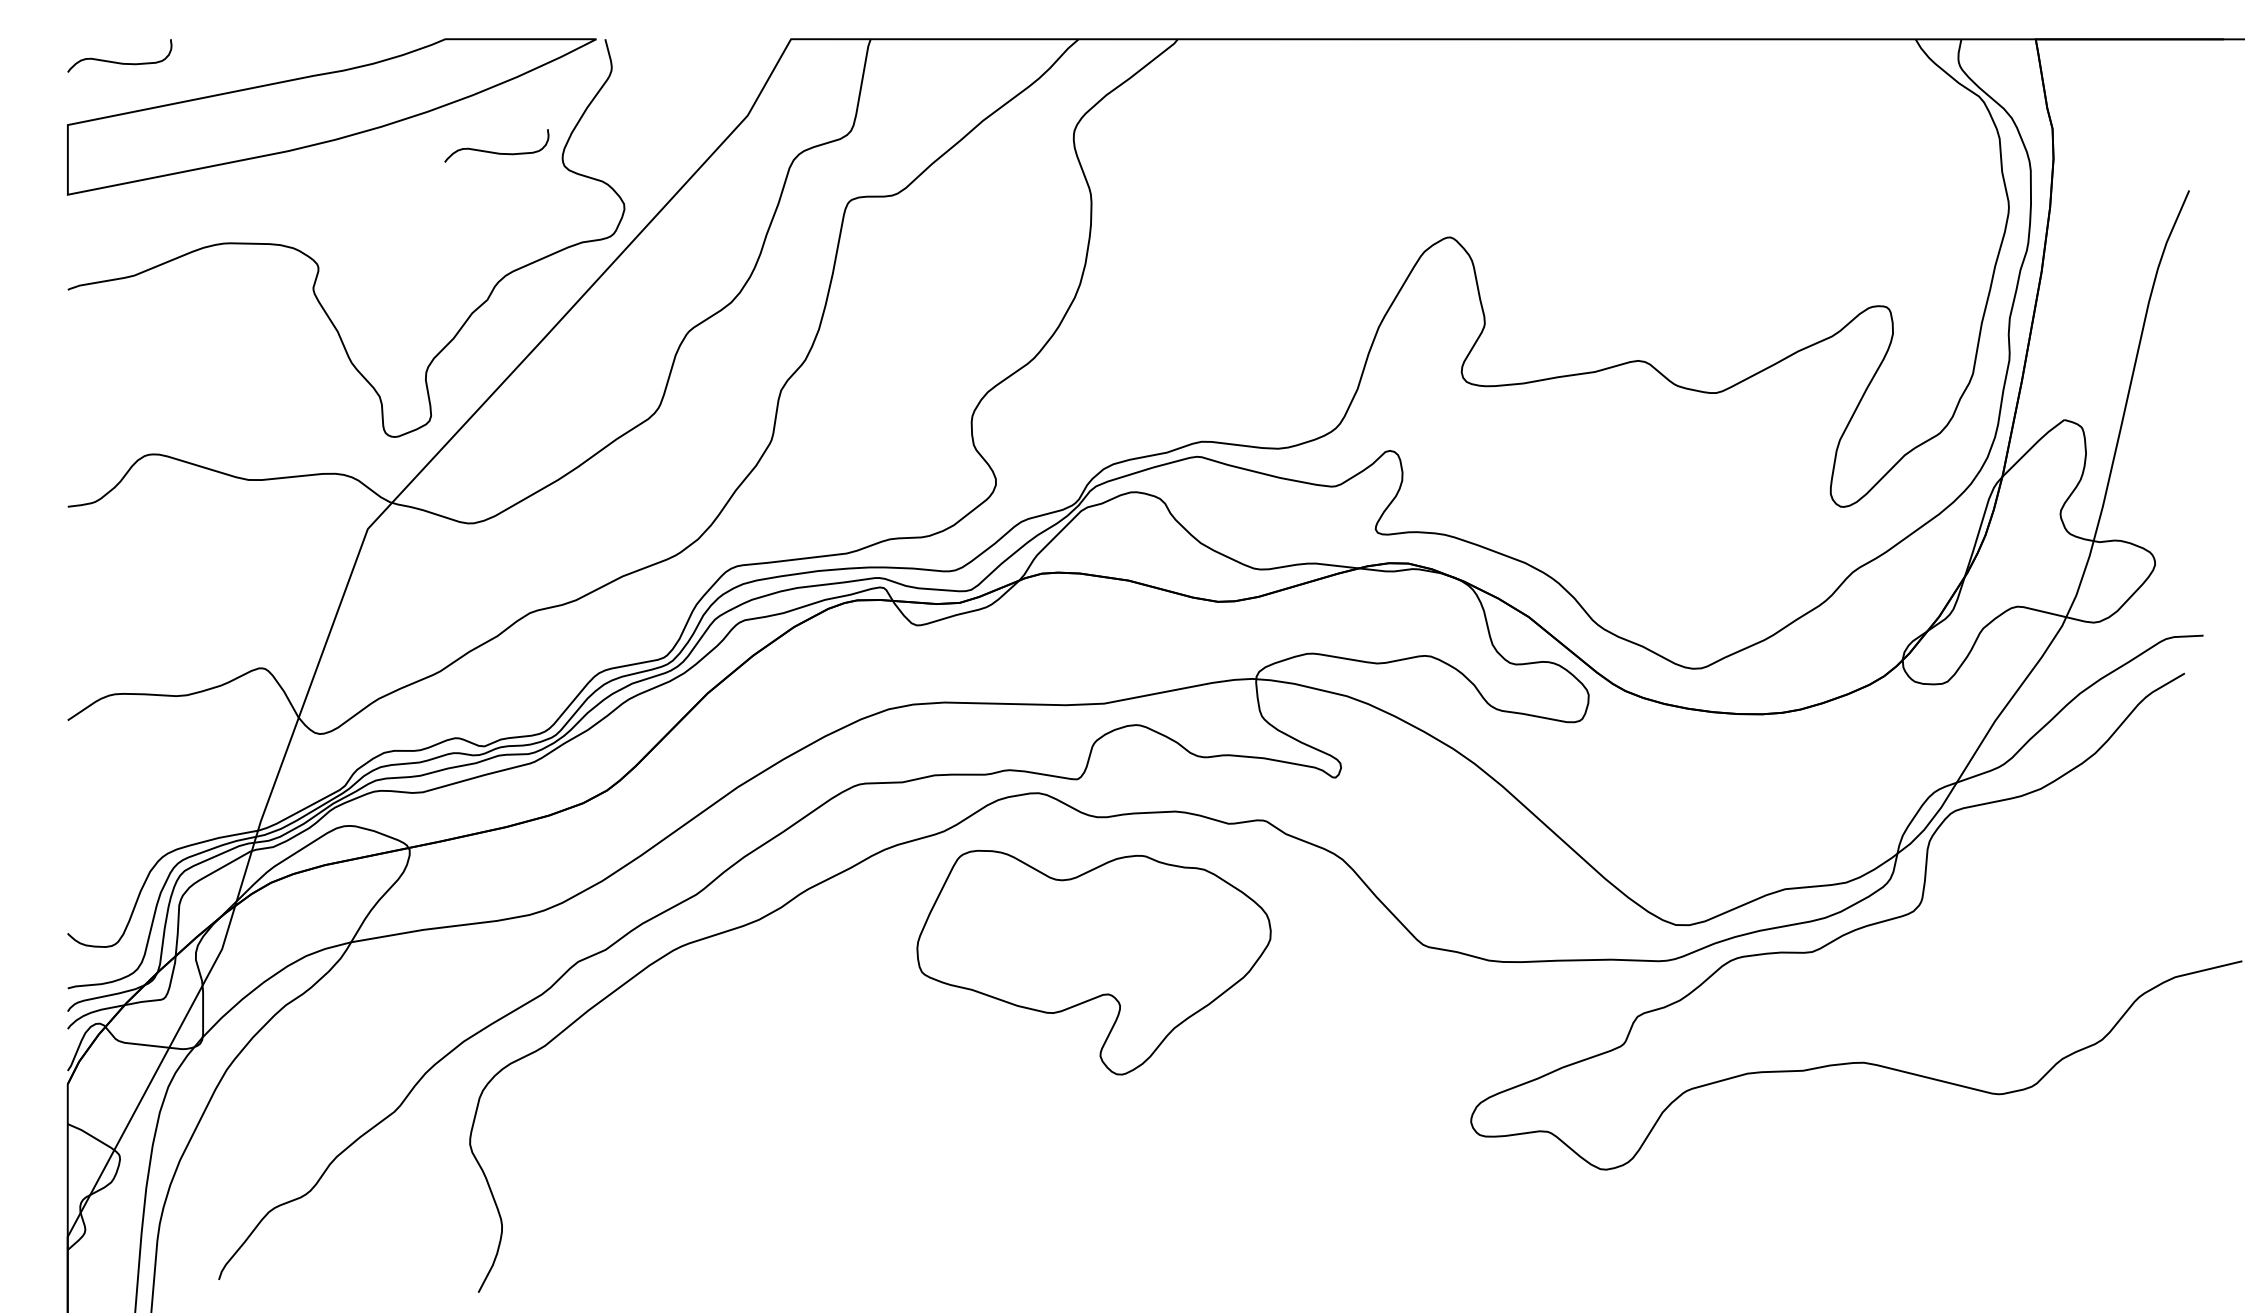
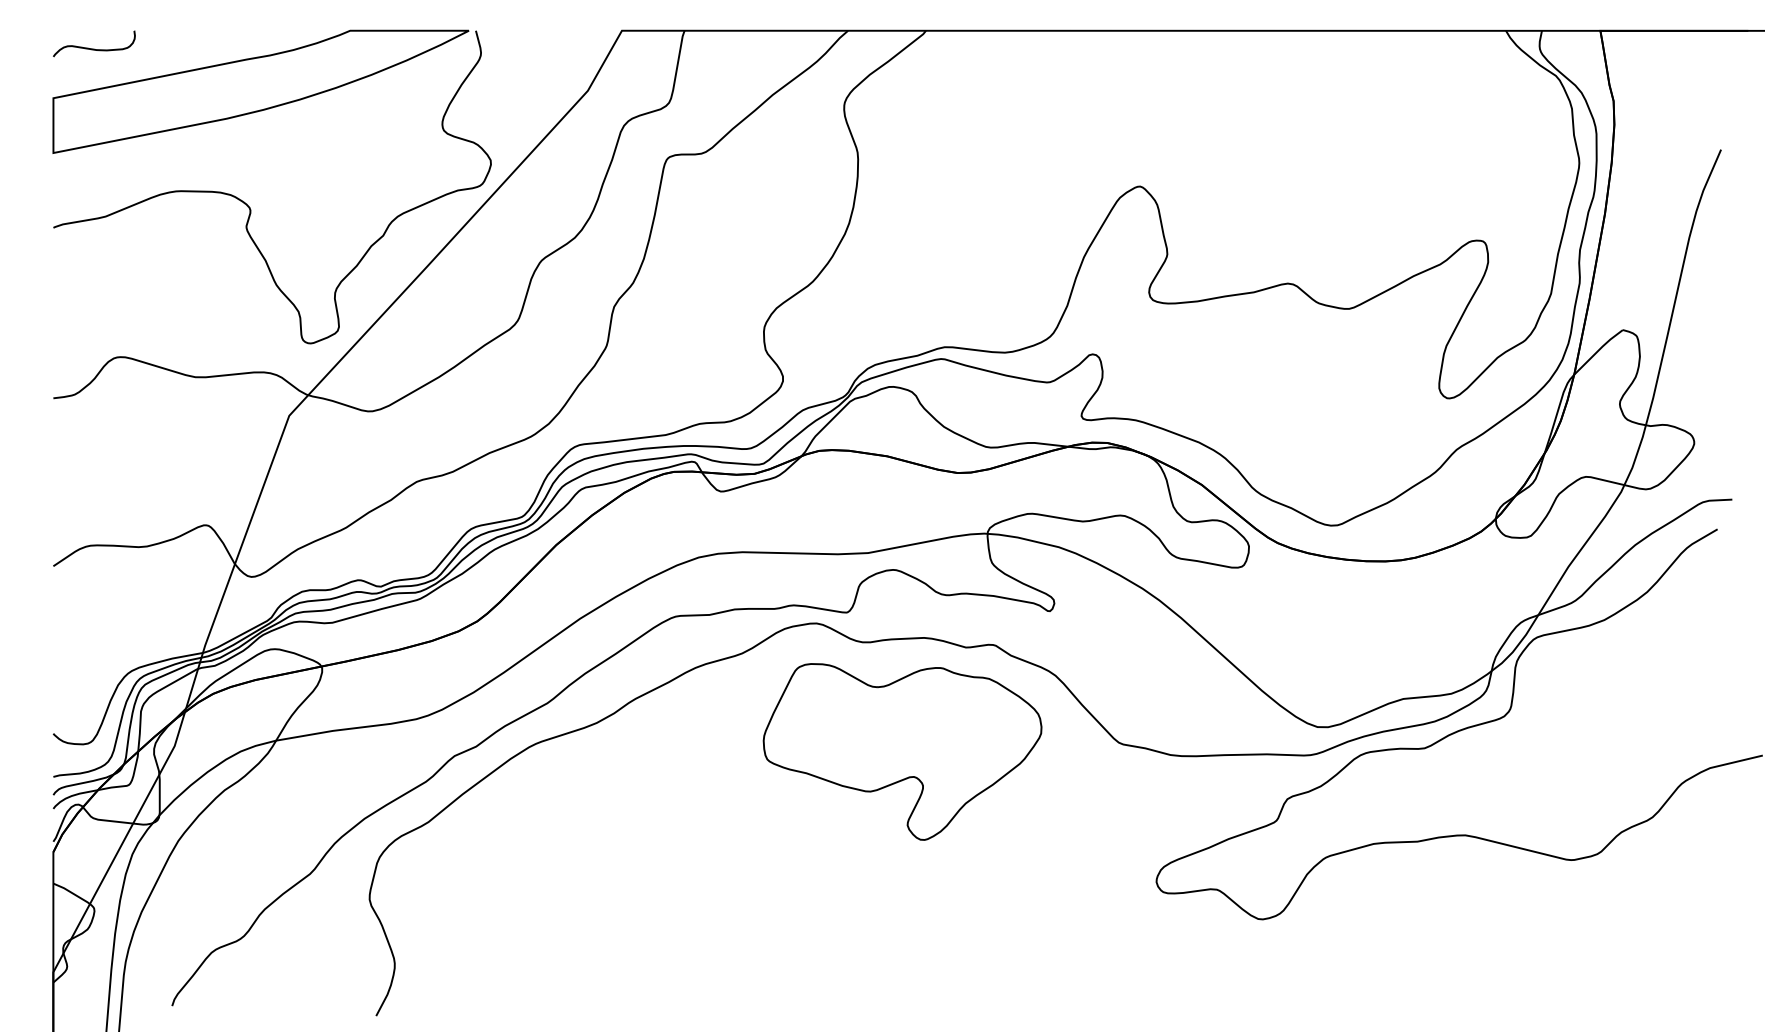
curve: (493, 151) -> (388, 119), removed
part: (1093, 962) -> (902, 751), moved

